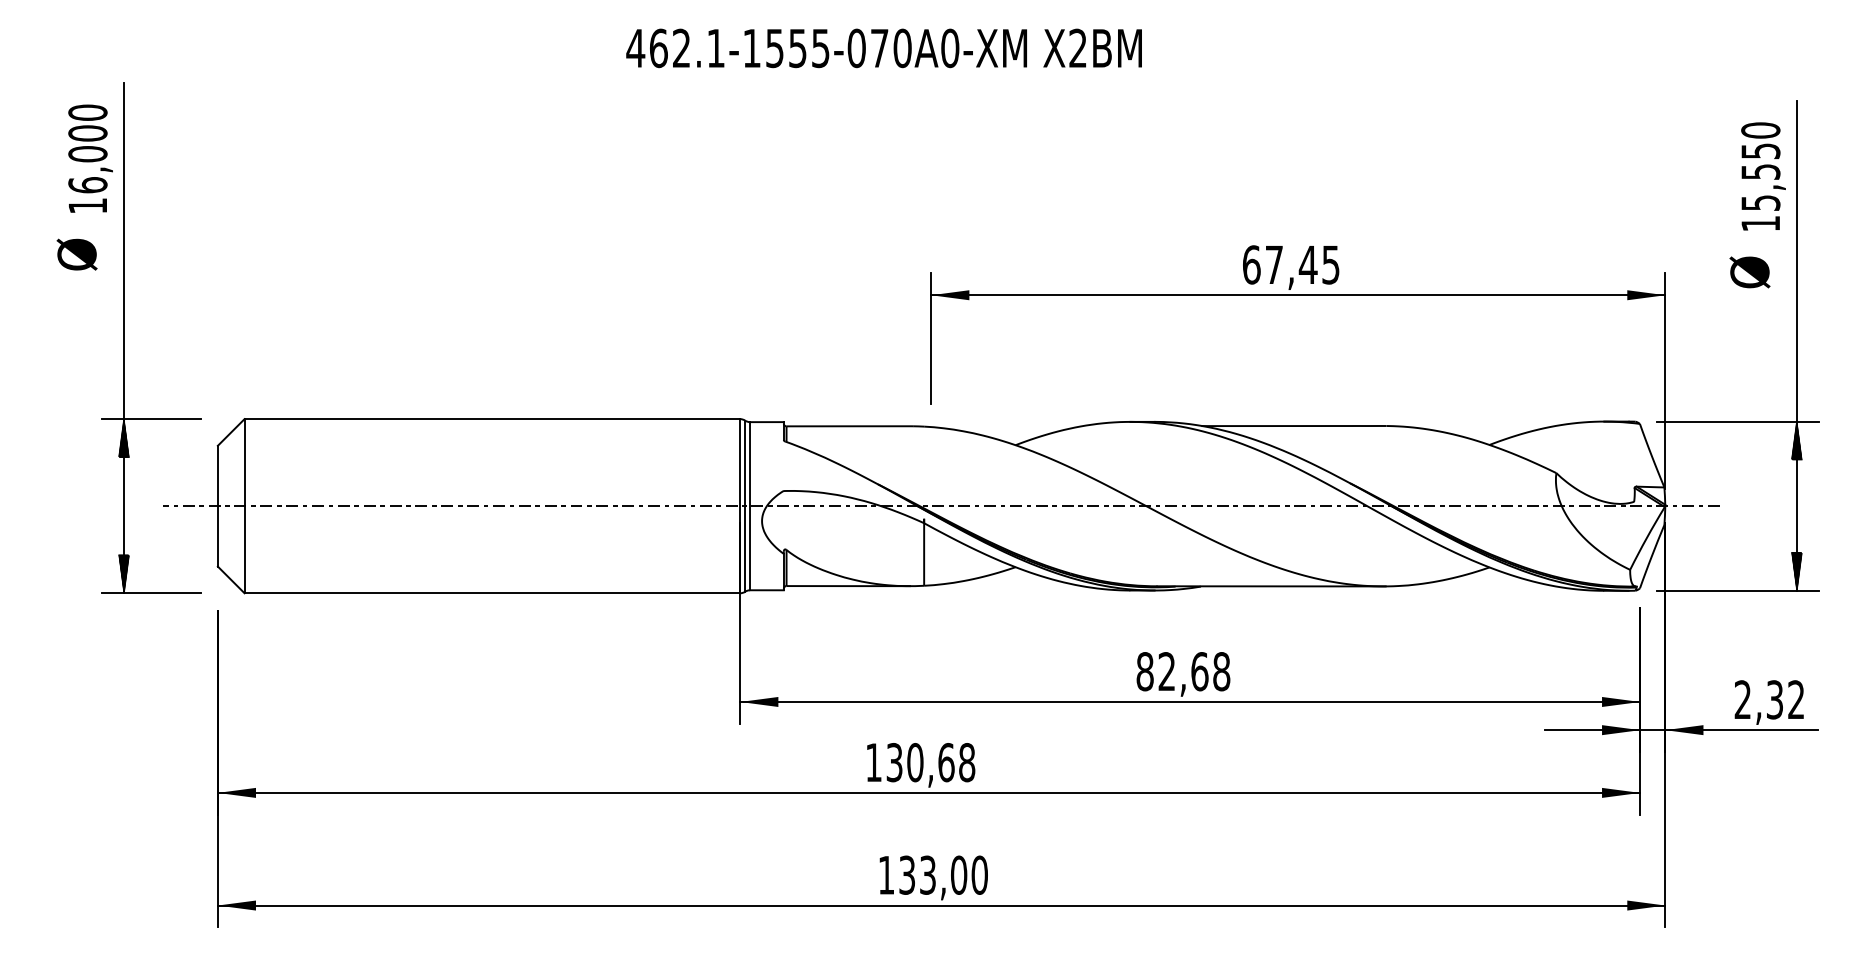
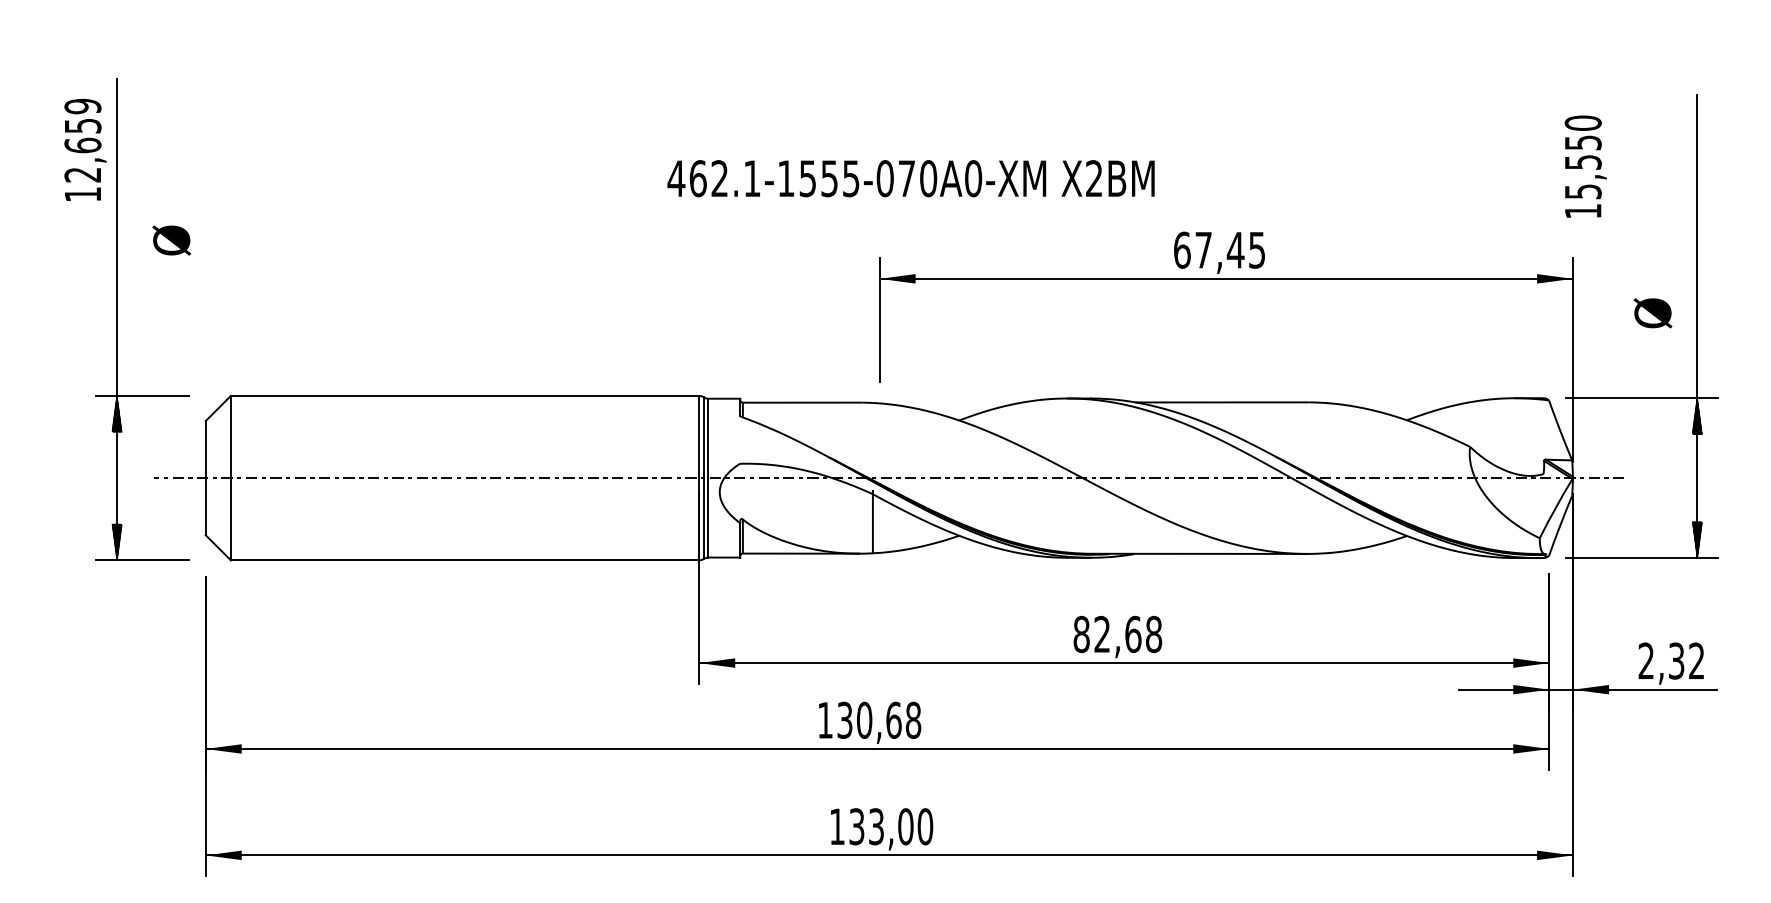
text: (883, 48) -> (910, 178), moved
text: (87, 148) -> (82, 140), 16,000 -> 12,659
text: (1763, 176) -> (1585, 166), moved
text: (76, 254) -> (171, 240), moved
text: (1749, 272) -> (1652, 313), moved

